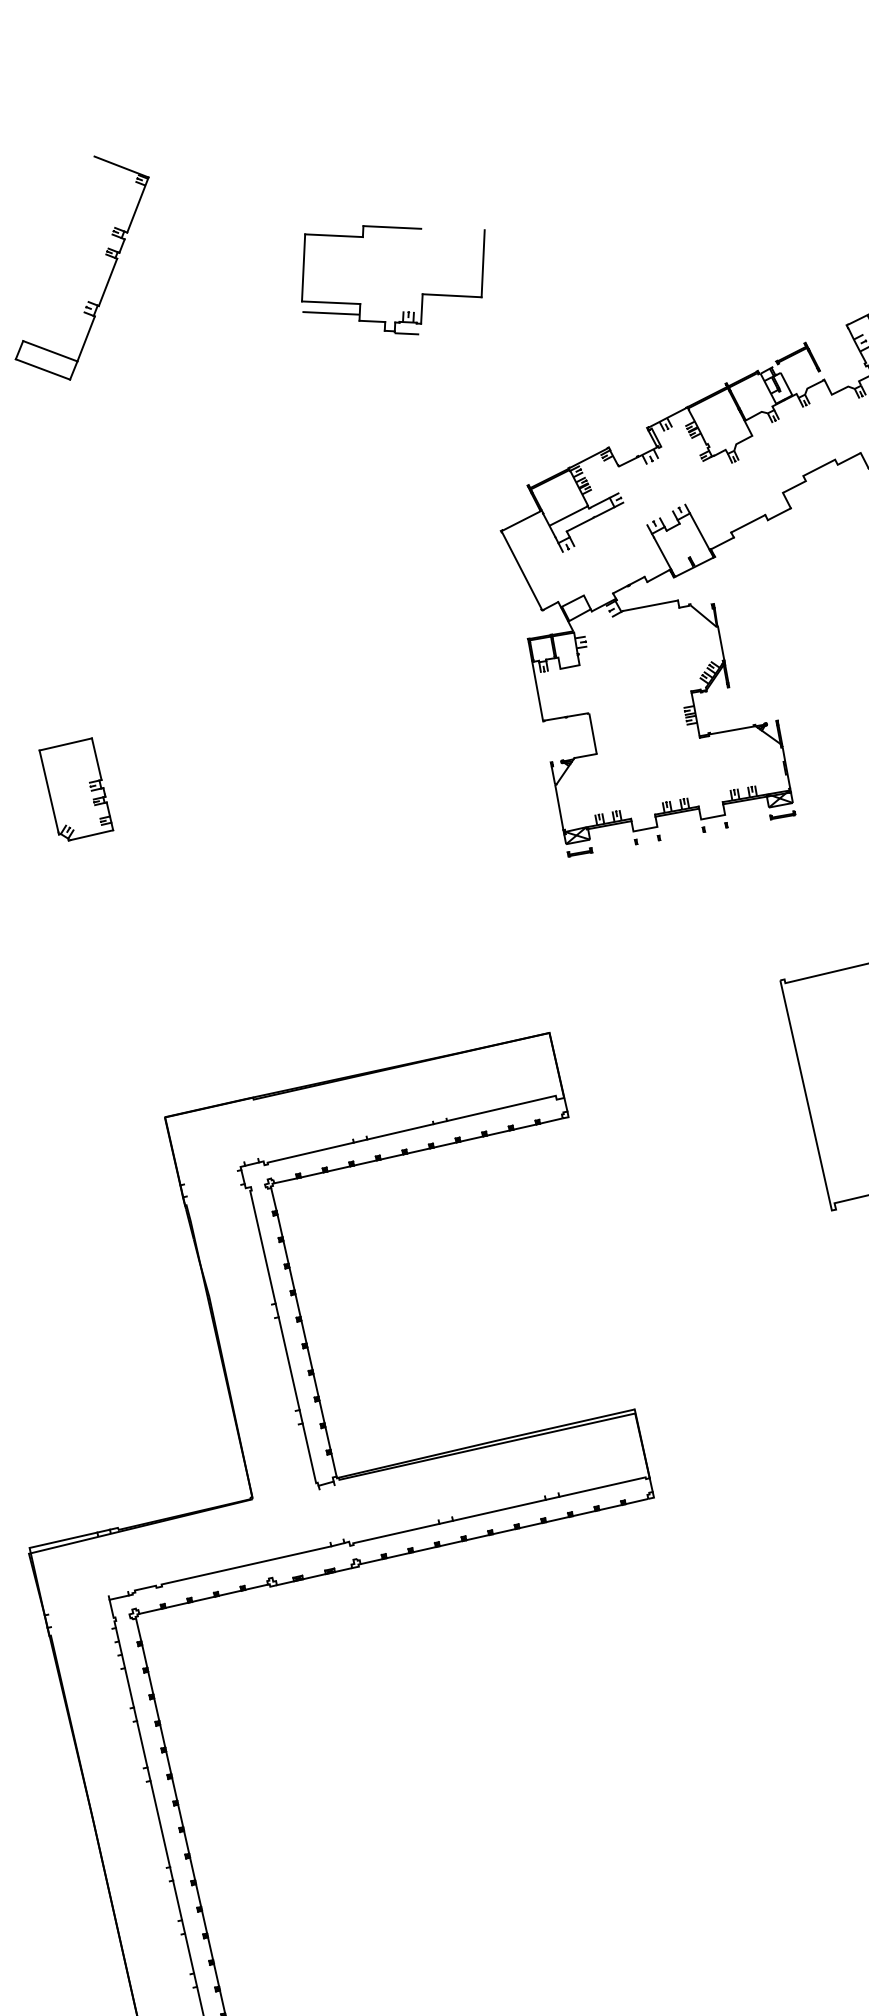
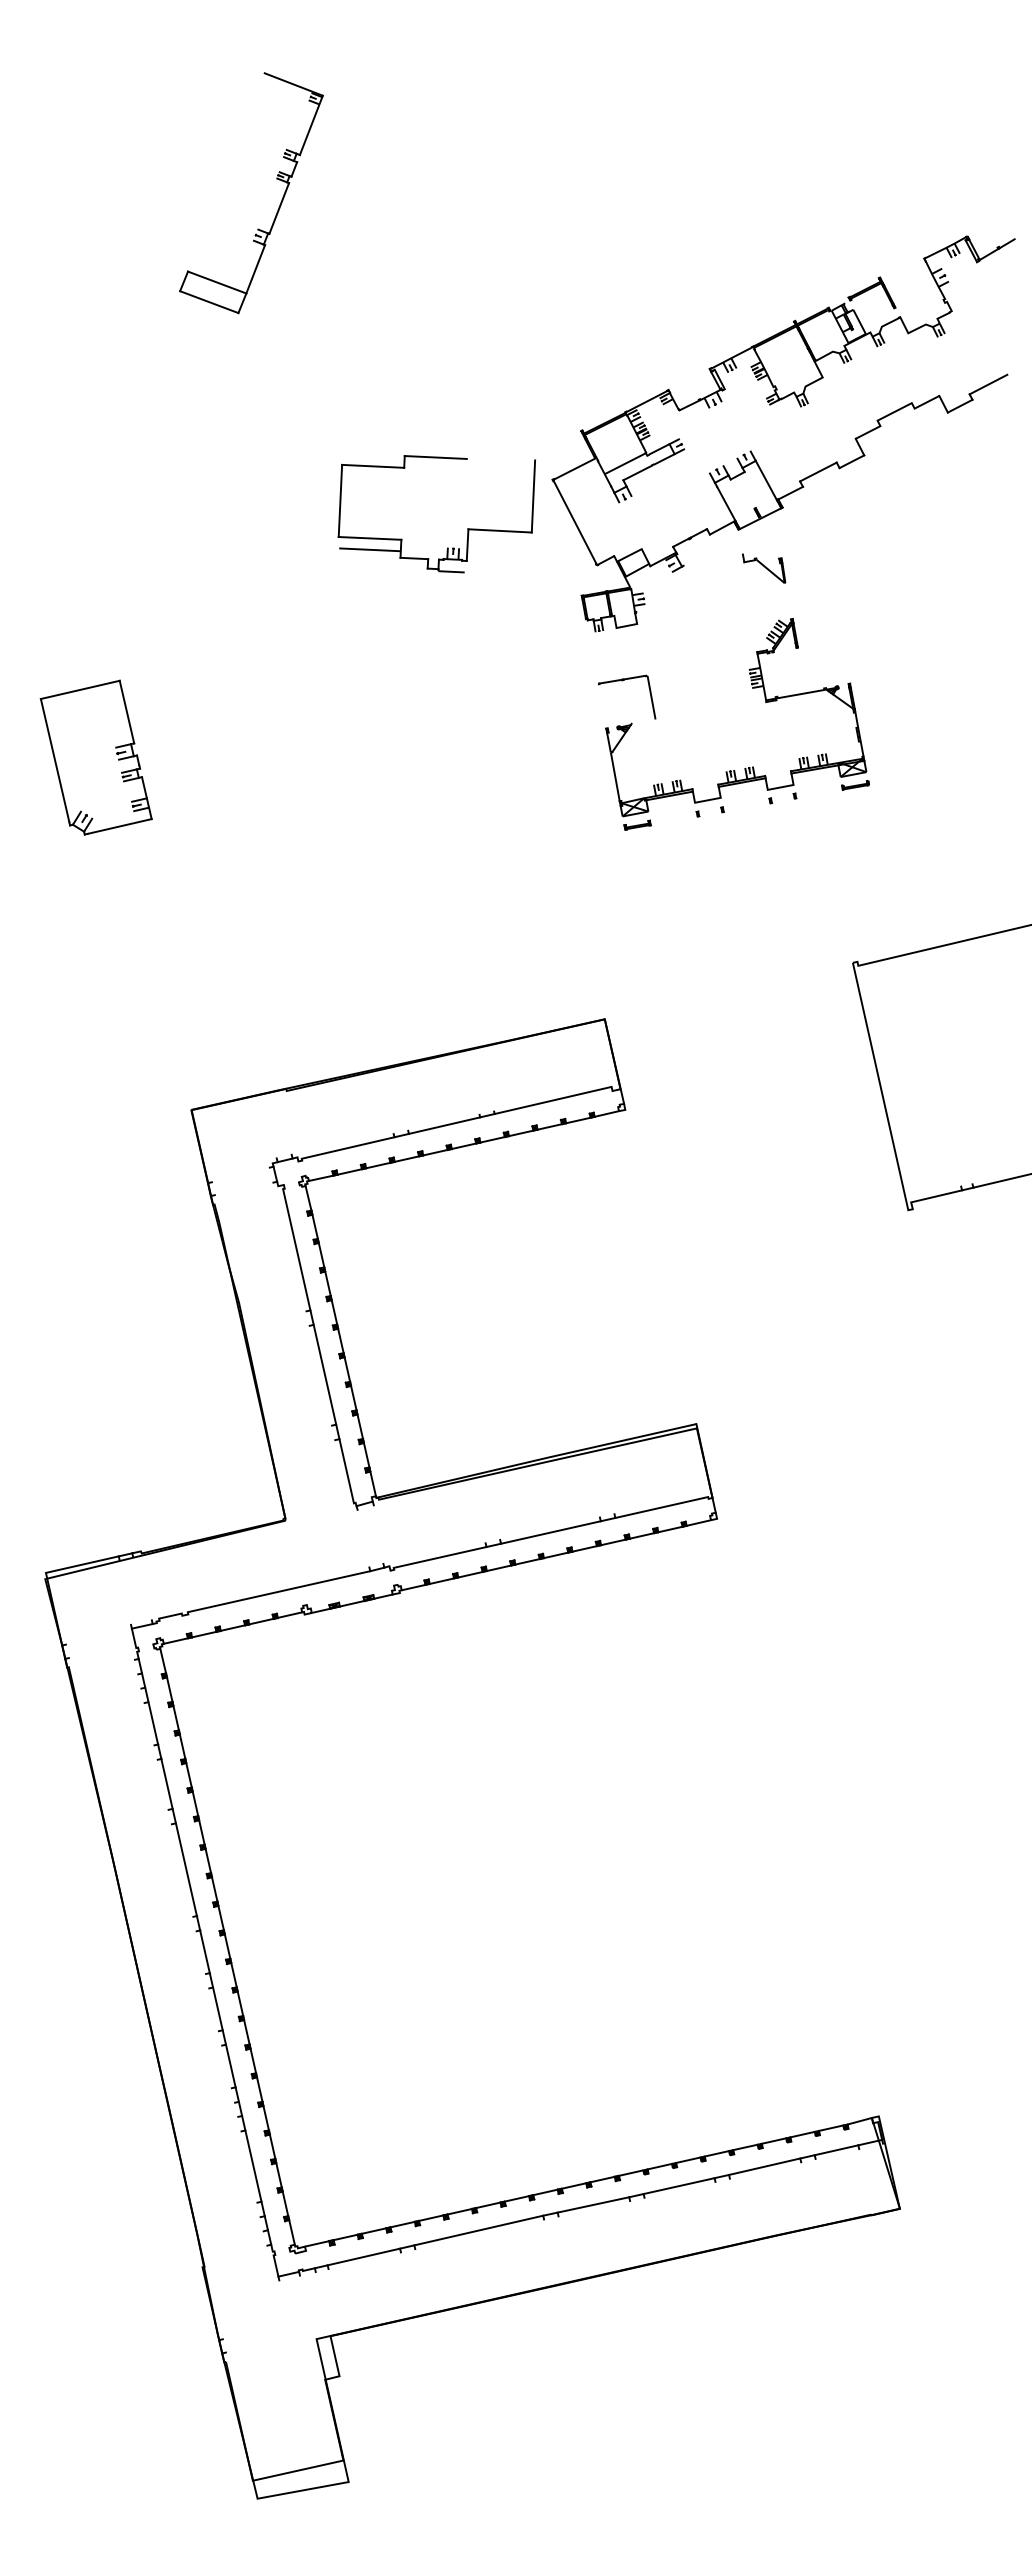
part: (105, 255) -> (276, 179), moved
part: (421, 293) -> (467, 528), moved
line: (649, 605) -> (712, 559), removed
line: (720, 643) -> (788, 600), removed
line: (537, 690) -> (591, 651), removed
line: (585, 755) -> (643, 721), removed
part: (75, 789) -> (95, 757), size x1.4

